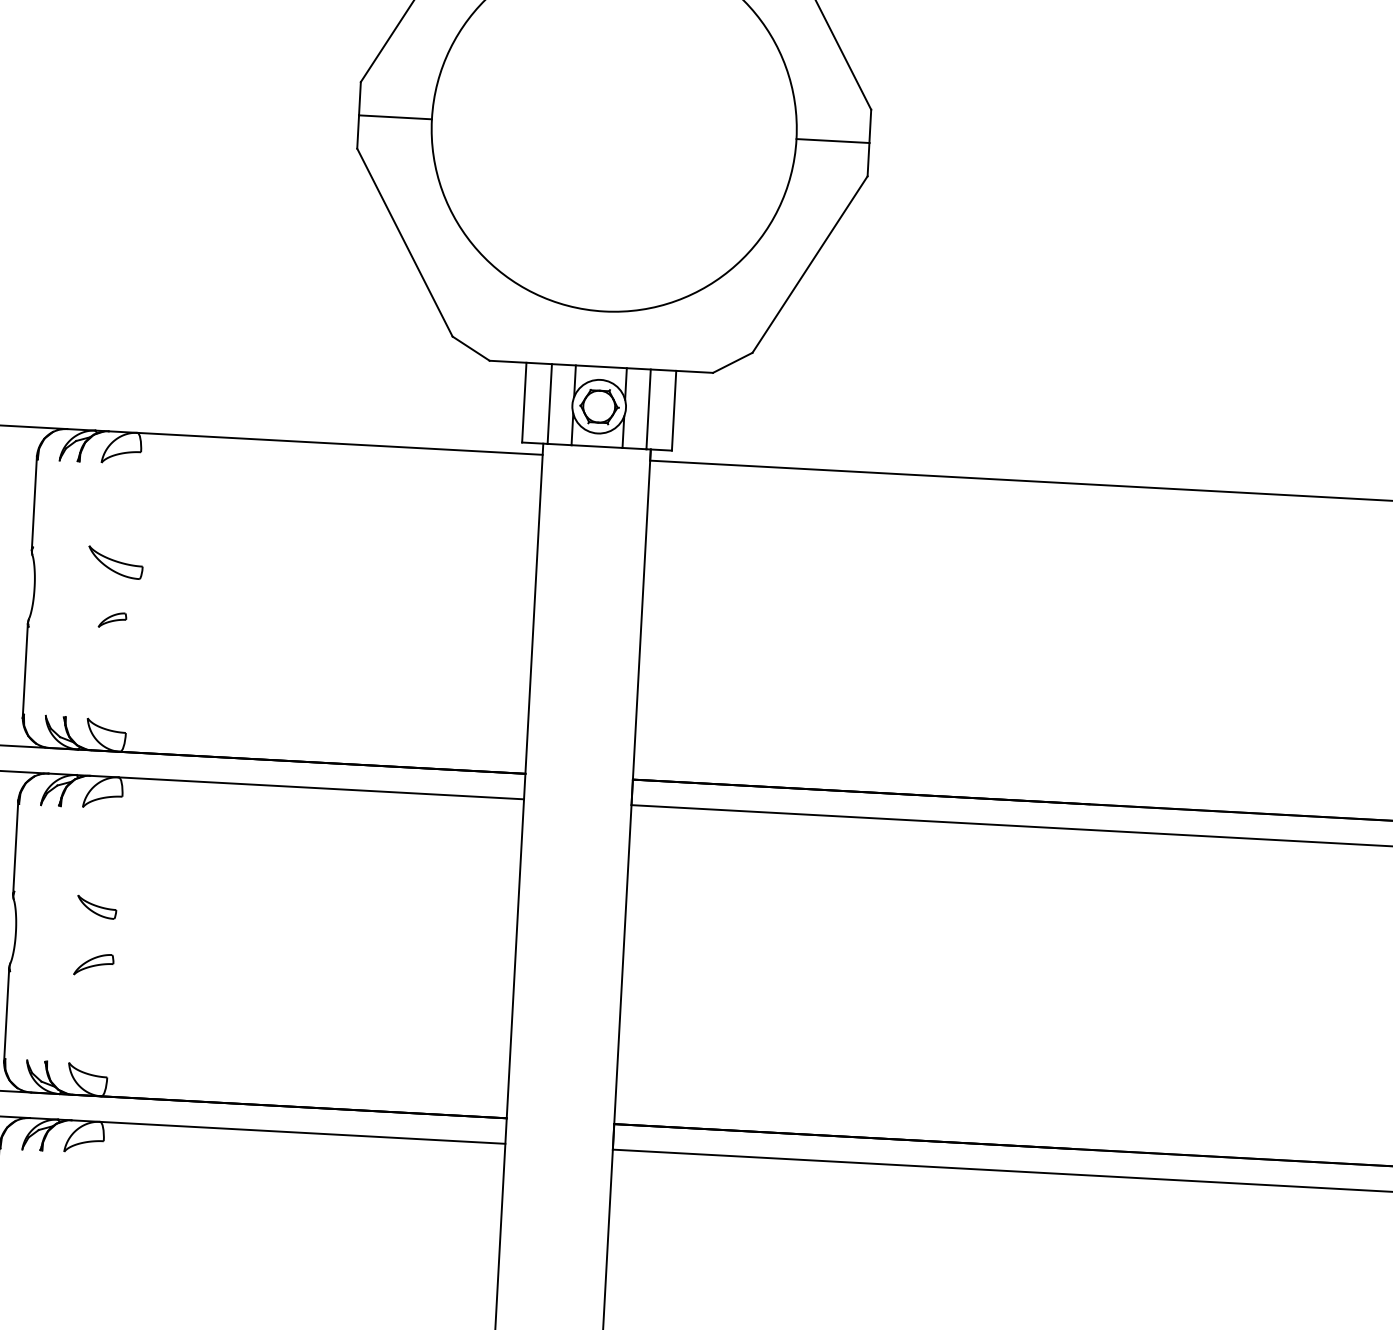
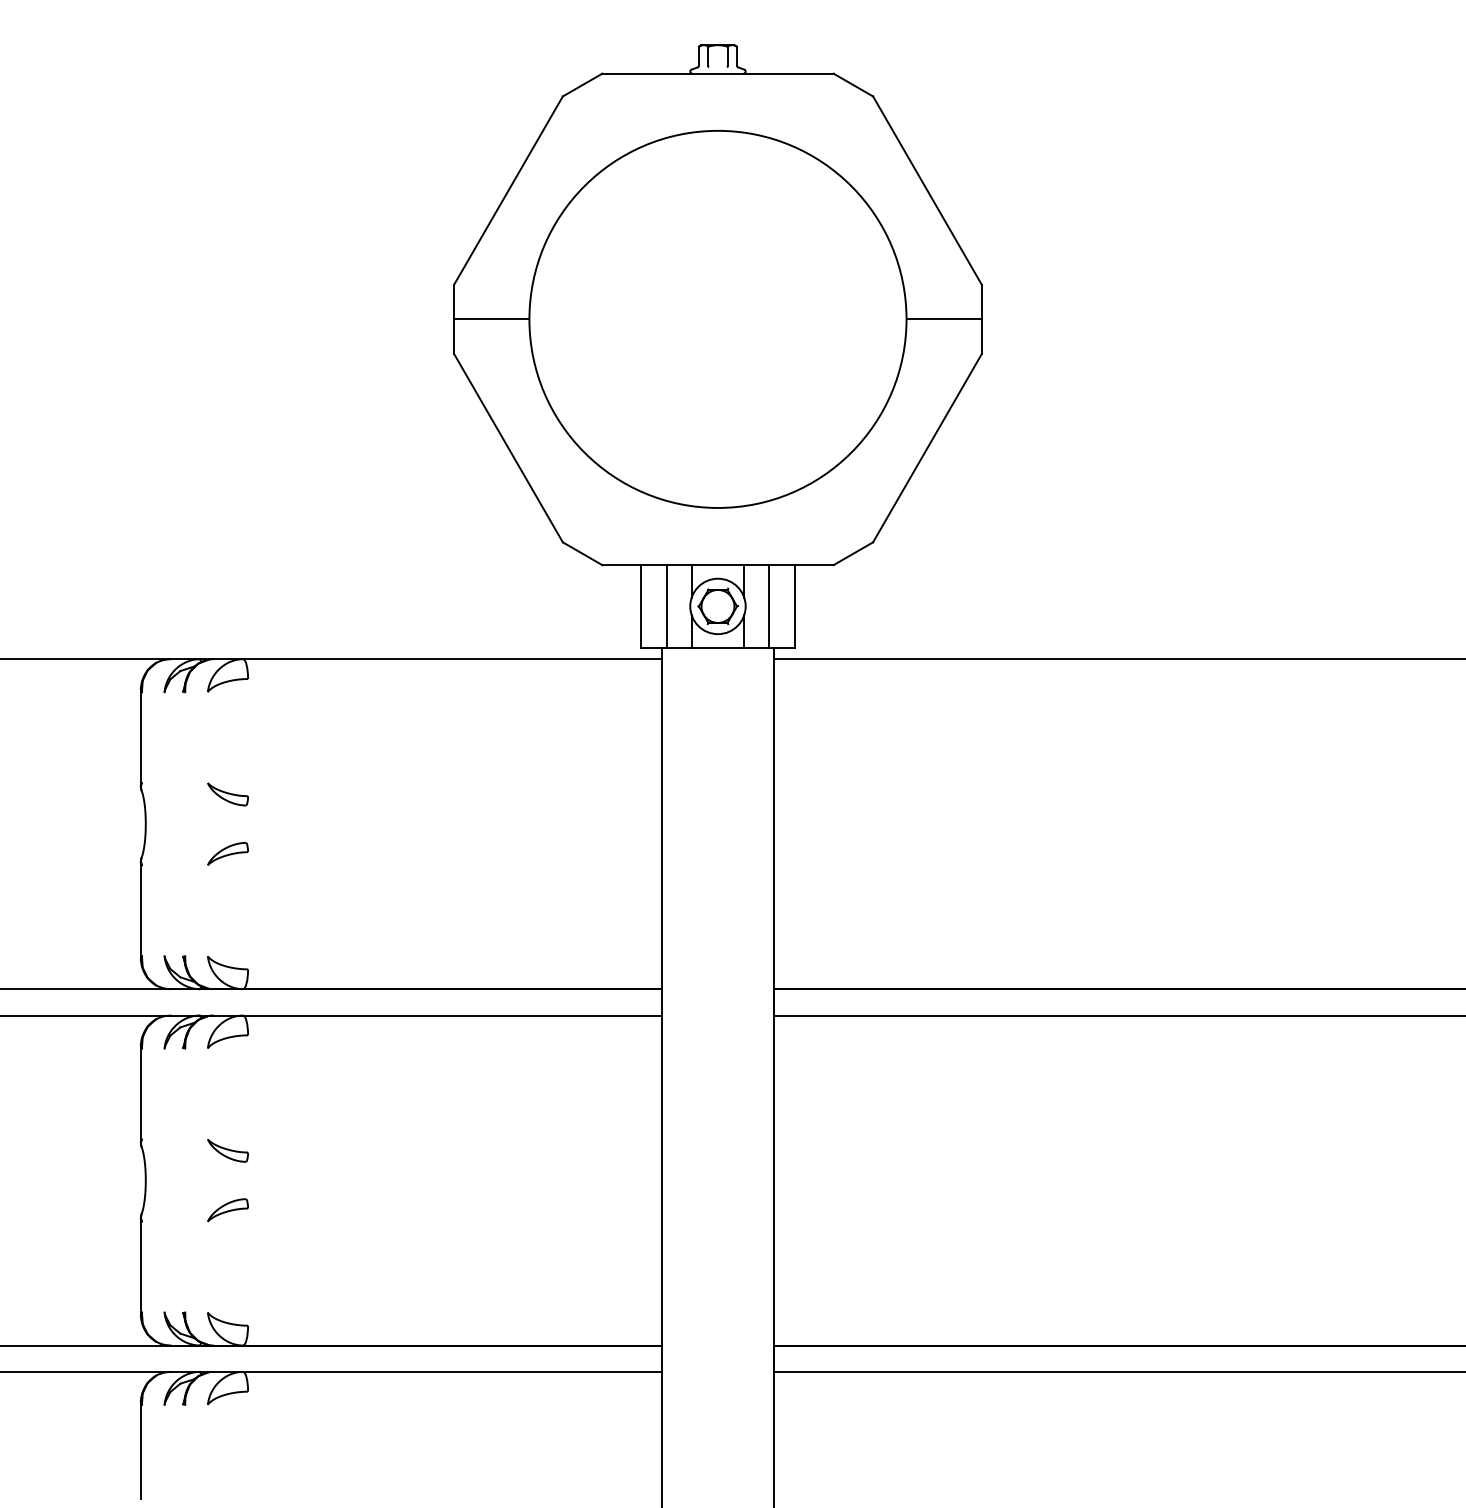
part: (115, 562) -> (227, 794), size x0.71
part: (112, 619) -> (227, 853), size x1.43

